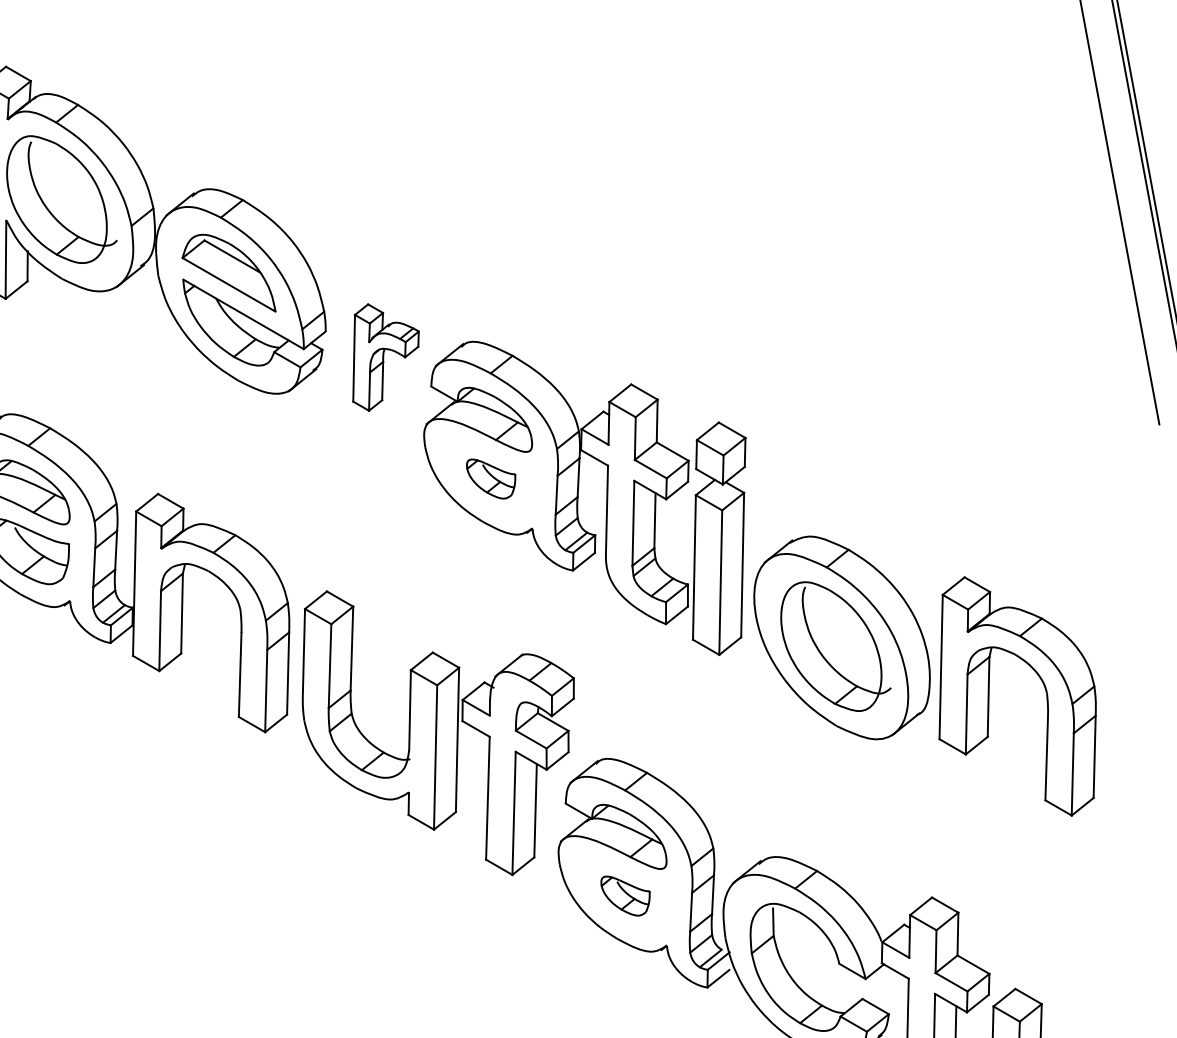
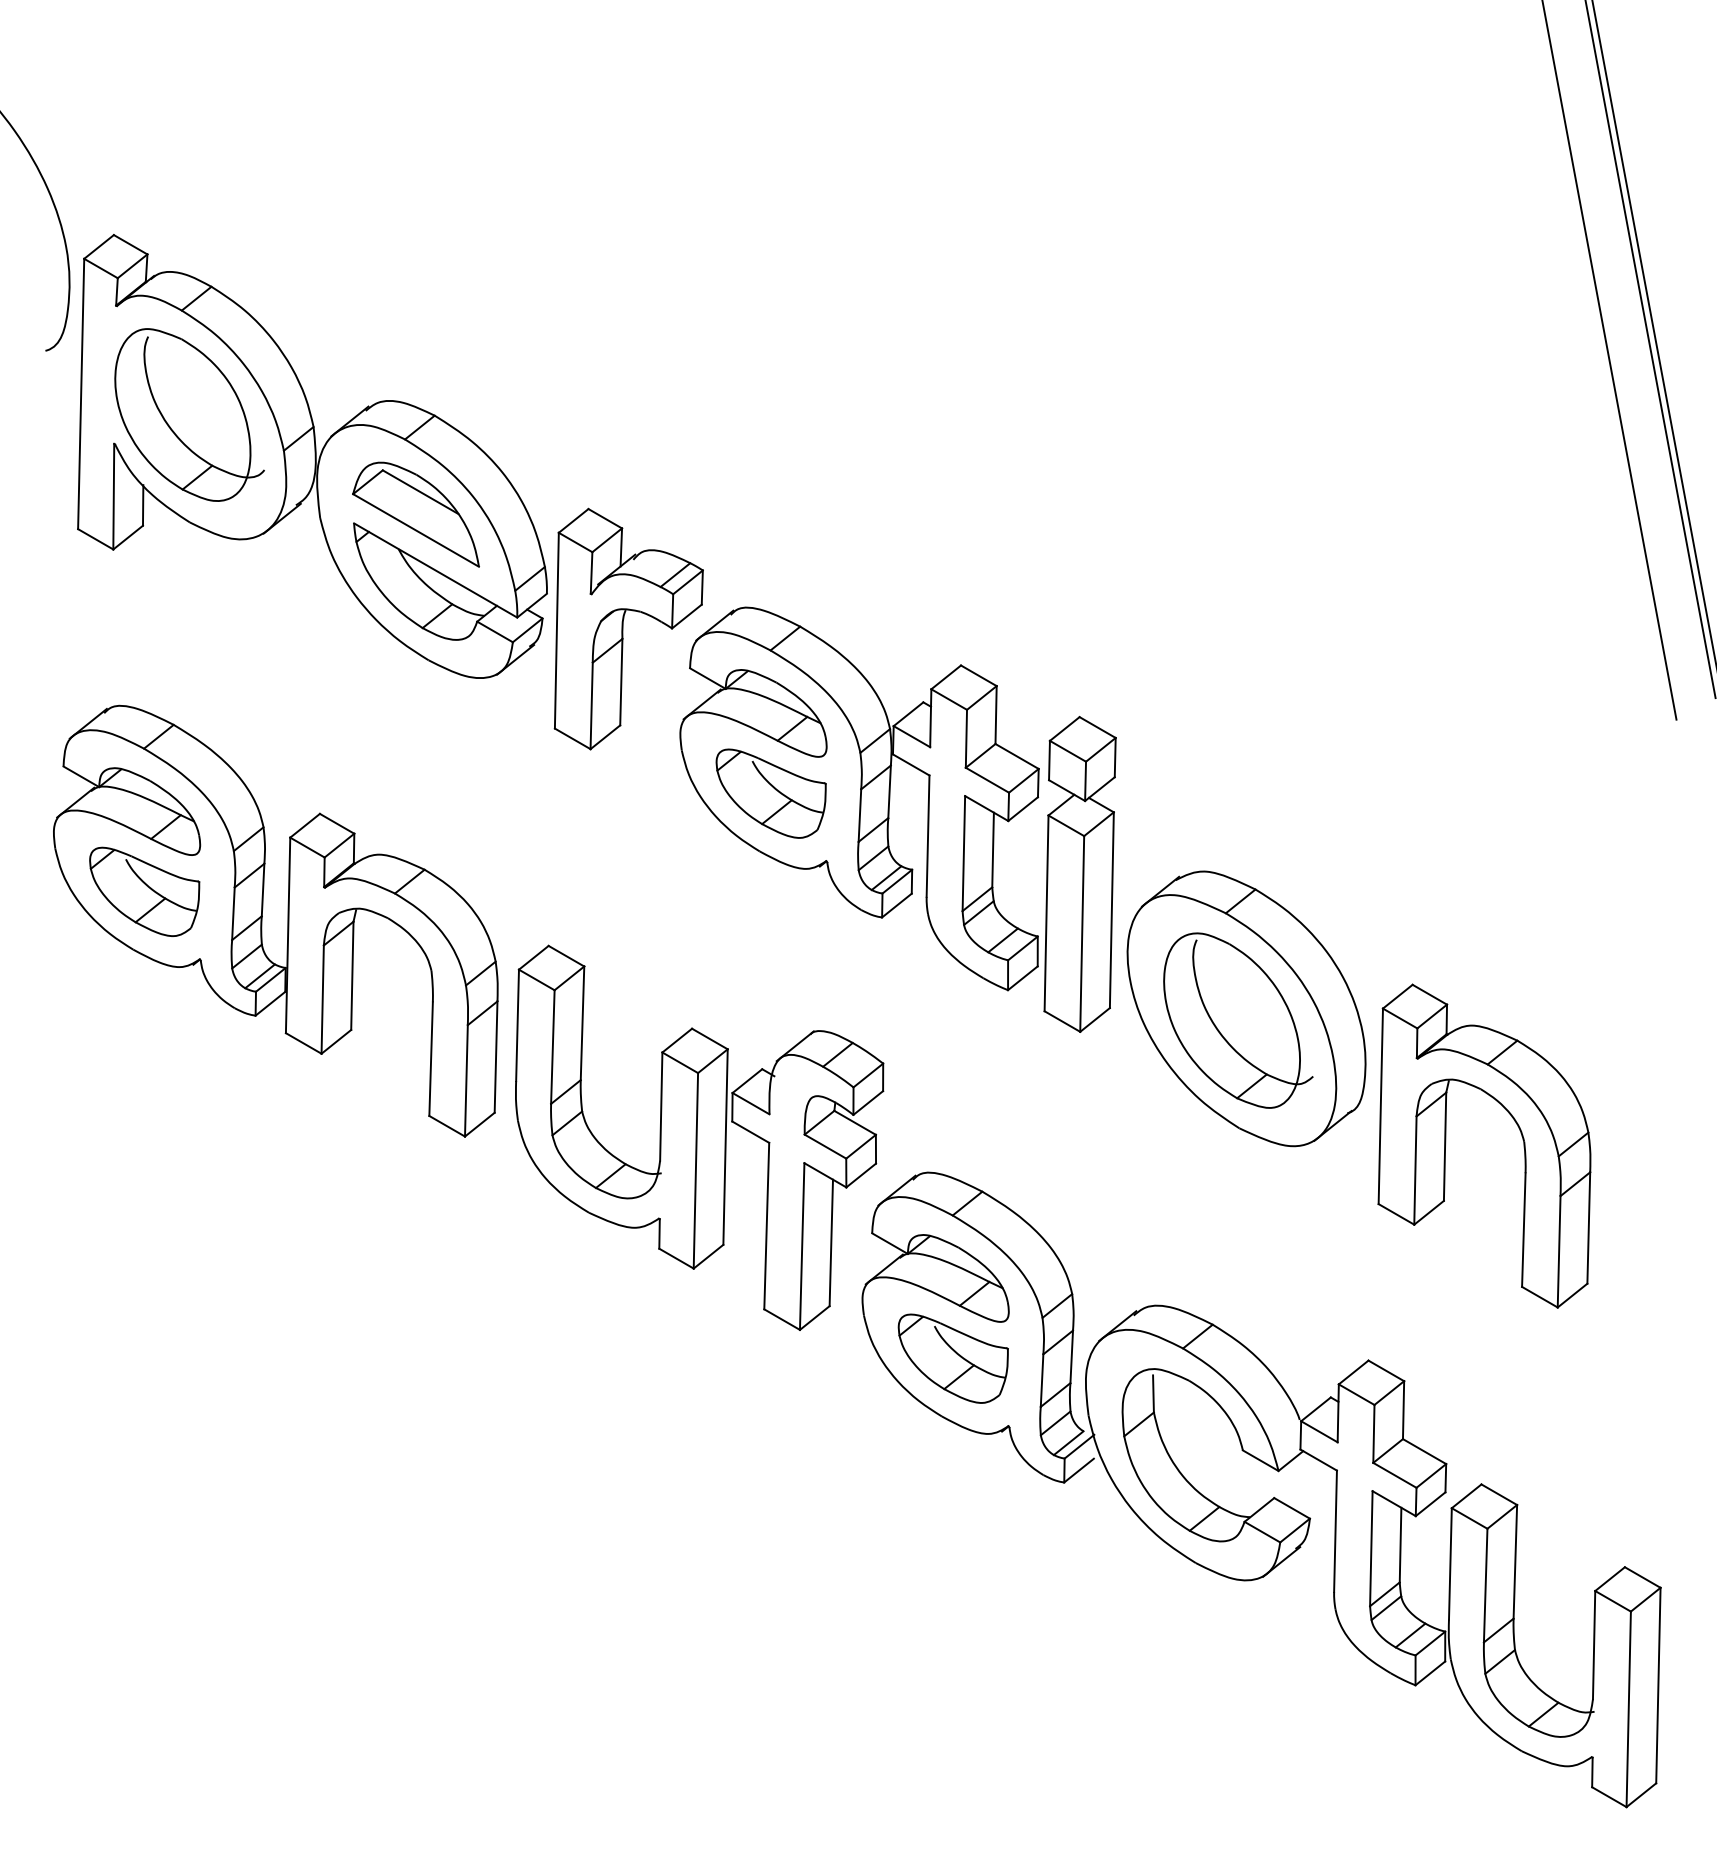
part: (385, 357) -> (628, 628), size x1.67
part: (490, 478) -> (770, 793), size x1.67
part: (1044, 687) -> (1520, 1133), moved
part: (625, 895) -> (952, 1358), size x1.67

